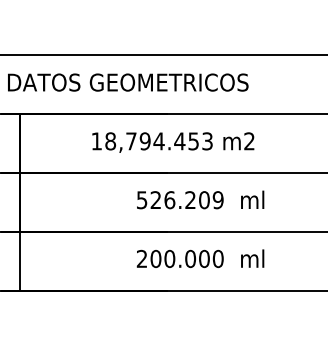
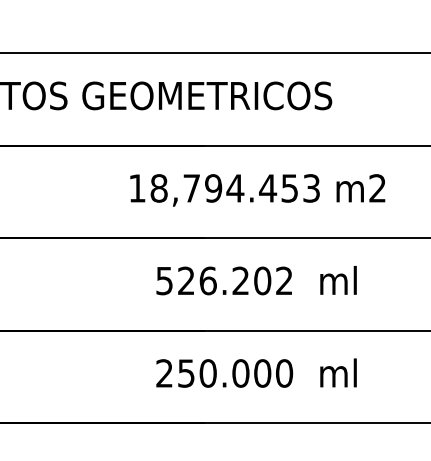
text: (173, 142) -> (258, 190), moved
text: (217, 200) -> (283, 281), 526.209 -> 526.202
text: (155, 258) -> (185, 372), 200.000 -> 250.000

